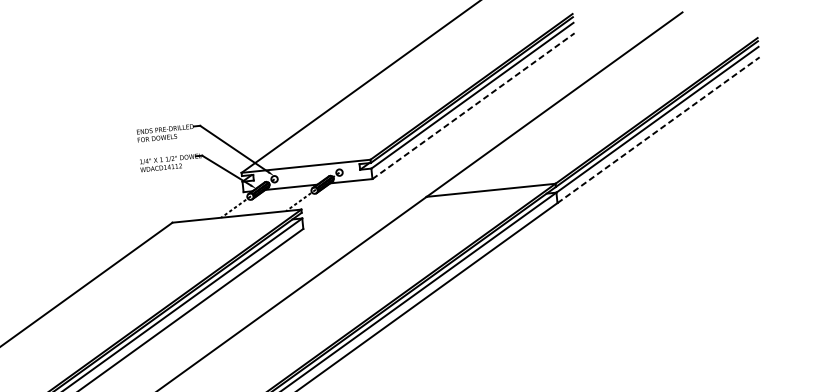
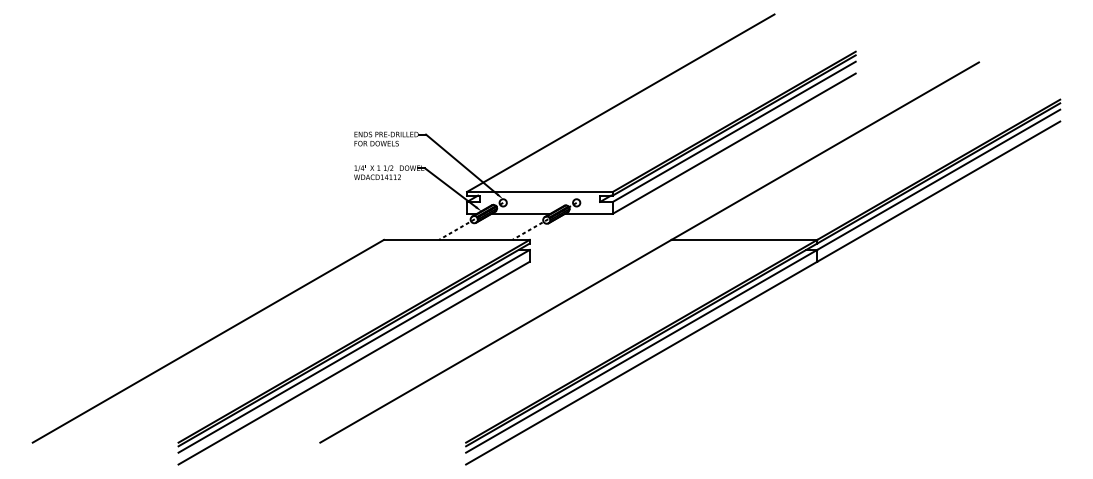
line: (473, 106) -> (734, 143), dashed -> solid
line: (659, 130) -> (939, 191), dashed -> solid

